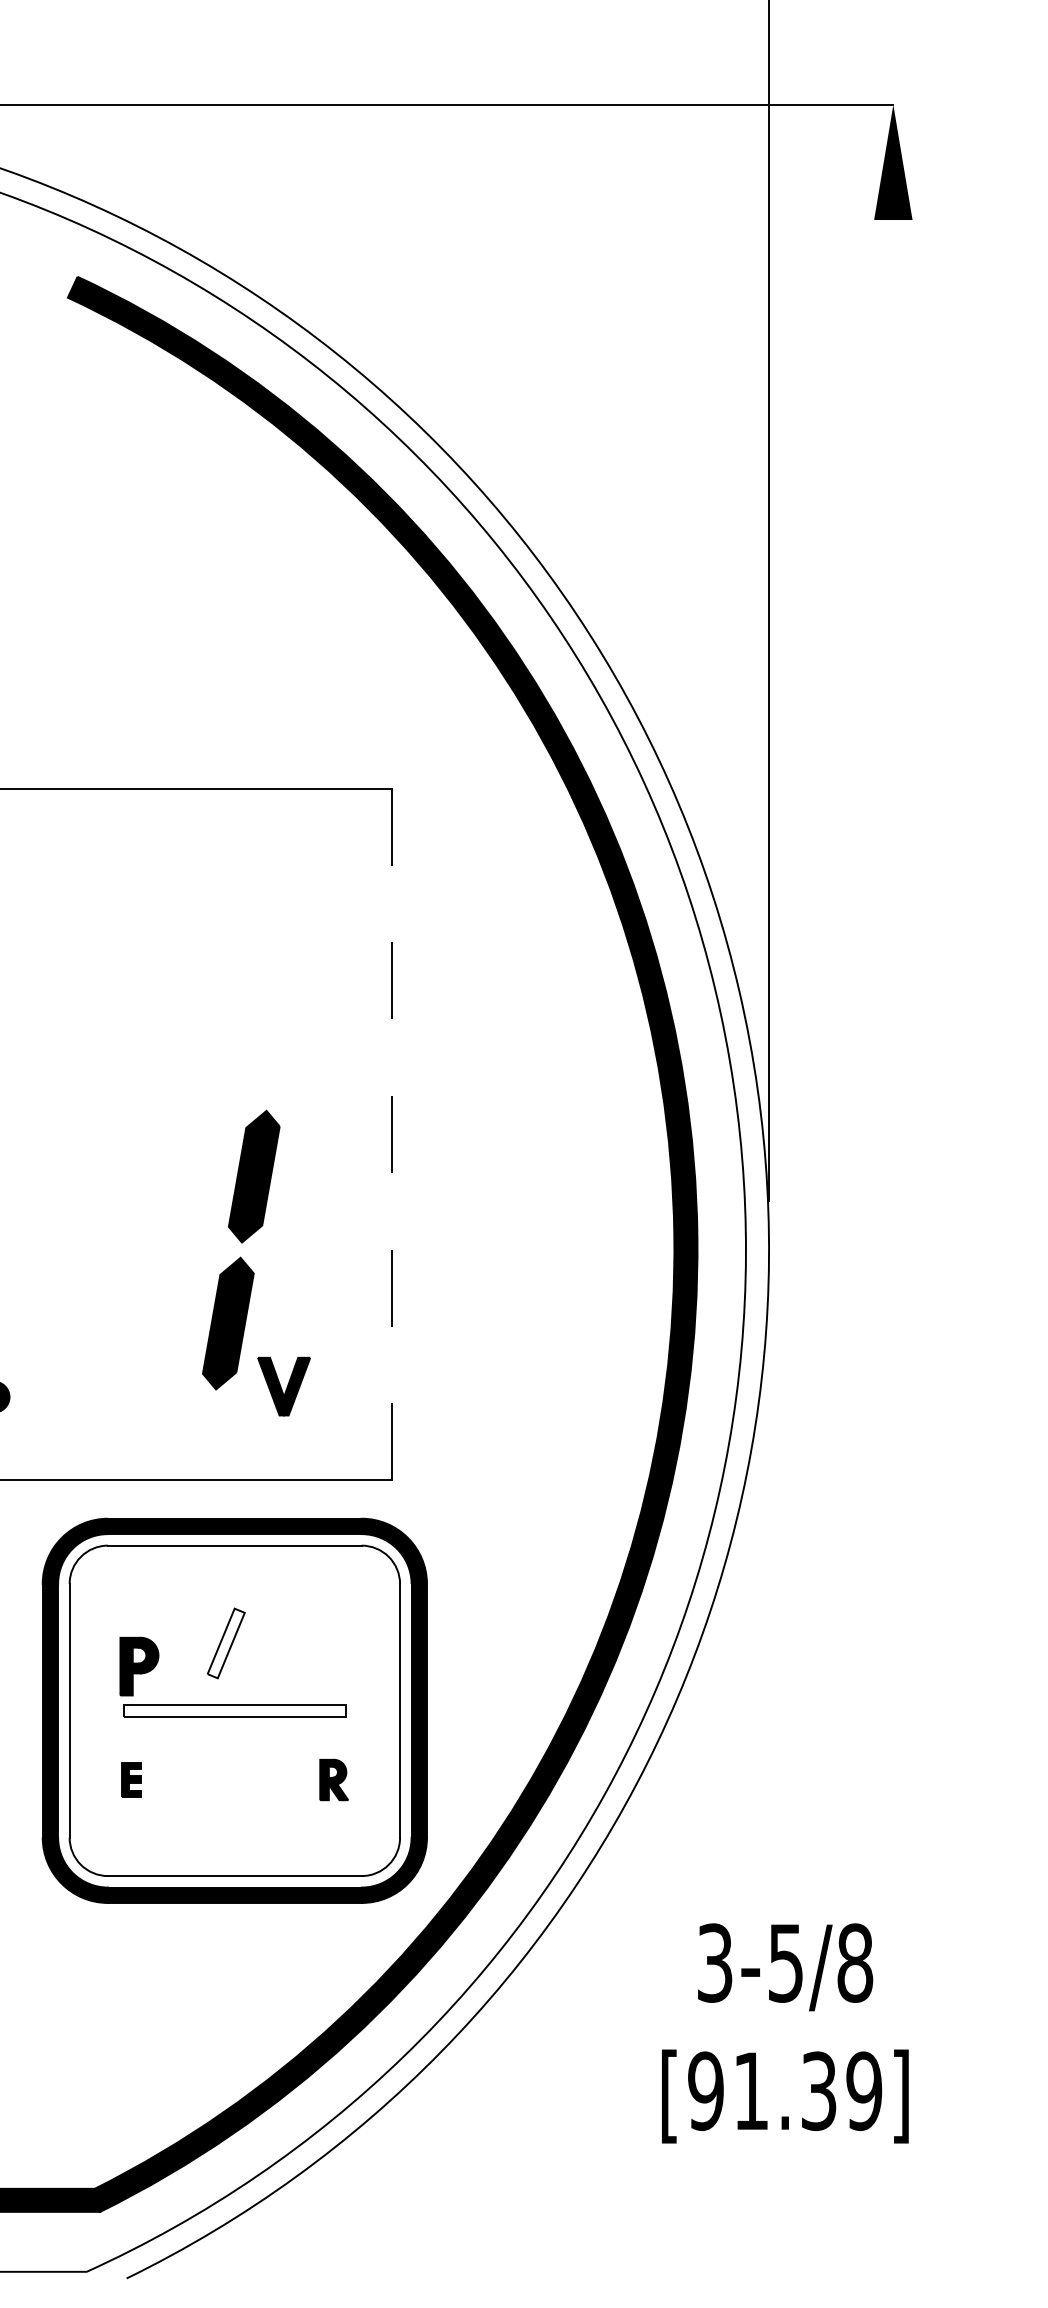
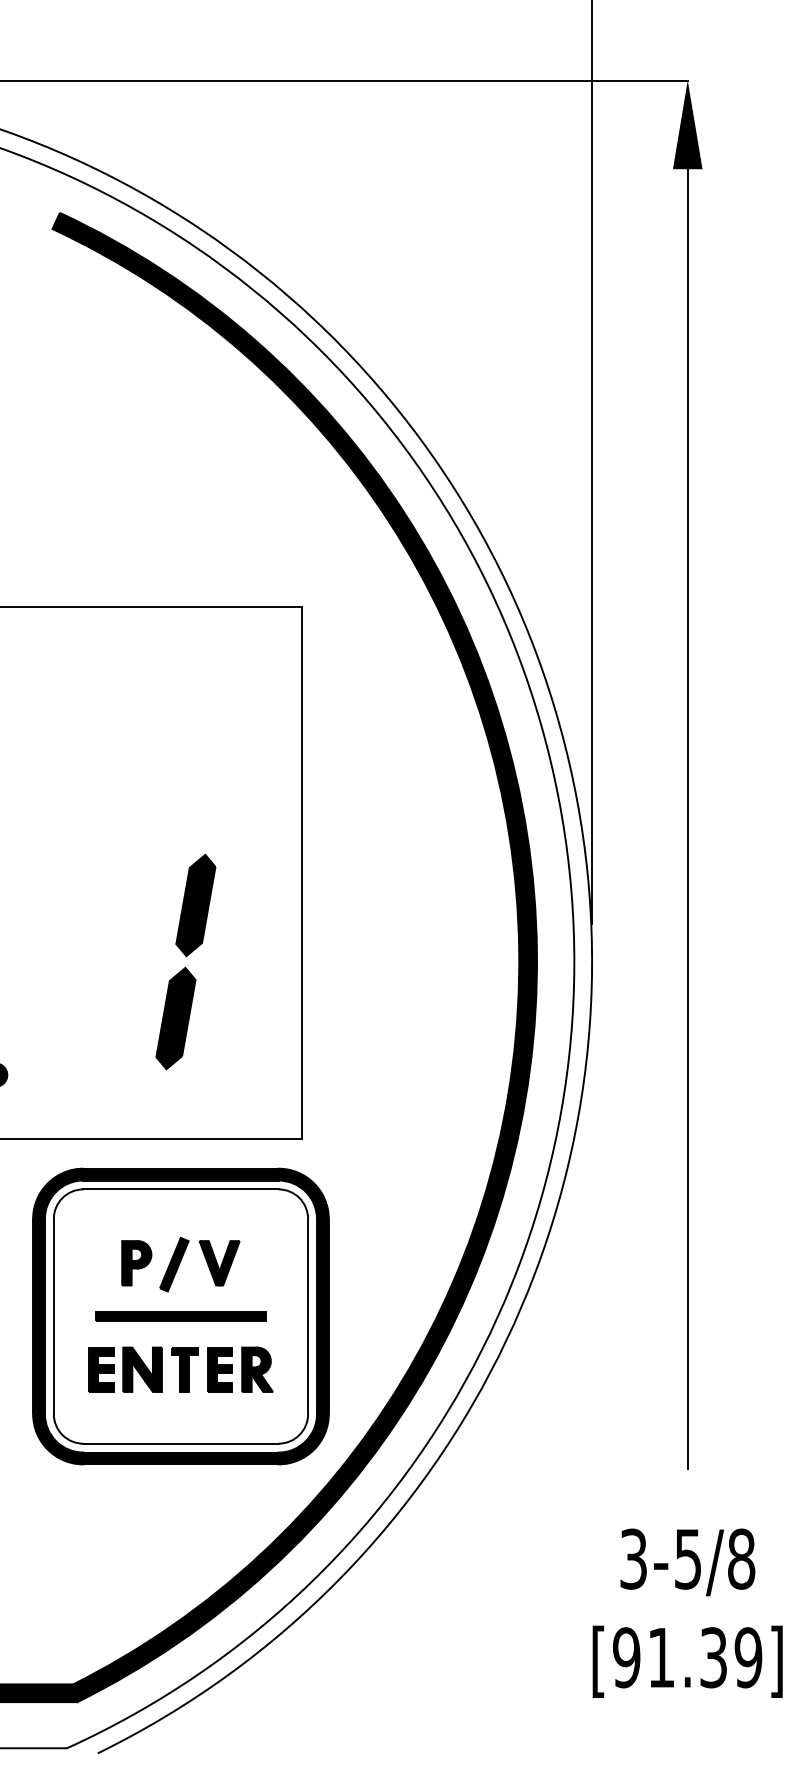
line: (893, 1064) -> (687, 819), added
line: (392, 1134) -> (302, 872), dashed -> solid
part: (283, 1386) -> (219, 1263), moved
fill: (225, 1643) -> (173, 1264), added
part: (139, 1666) -> (136, 1263), moved
fill: (234, 1710) -> (180, 1316), added
part: (130, 1779) -> (100, 1369), size x1.67
part: (185, 1779) -> (142, 1369), added
part: (239, 1779) -> (184, 1369), added
part: (285, 1779) -> (219, 1369), added
part: (333, 1779) -> (256, 1369), size x1.43
text: (785, 2033) -> (687, 1613), moved

